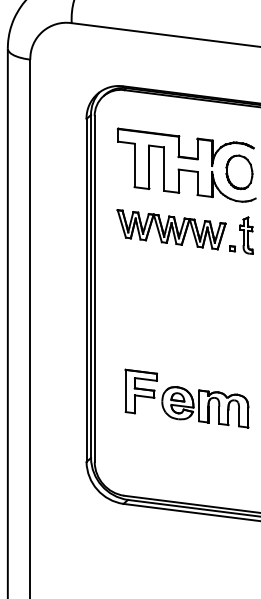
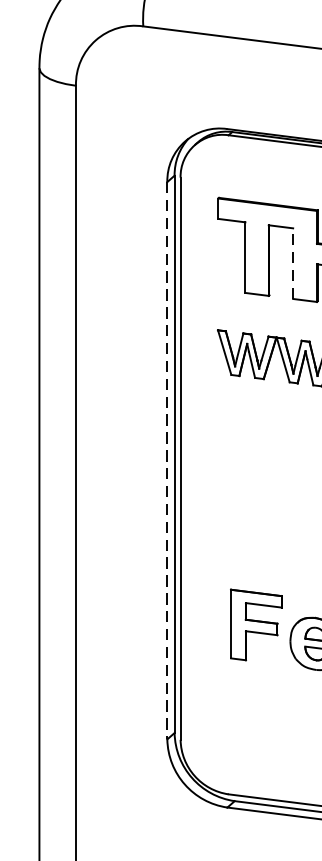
line: (163, 169) -> (292, 264), solid -> dashed
line: (86, 290) -> (167, 460), solid -> dashed

